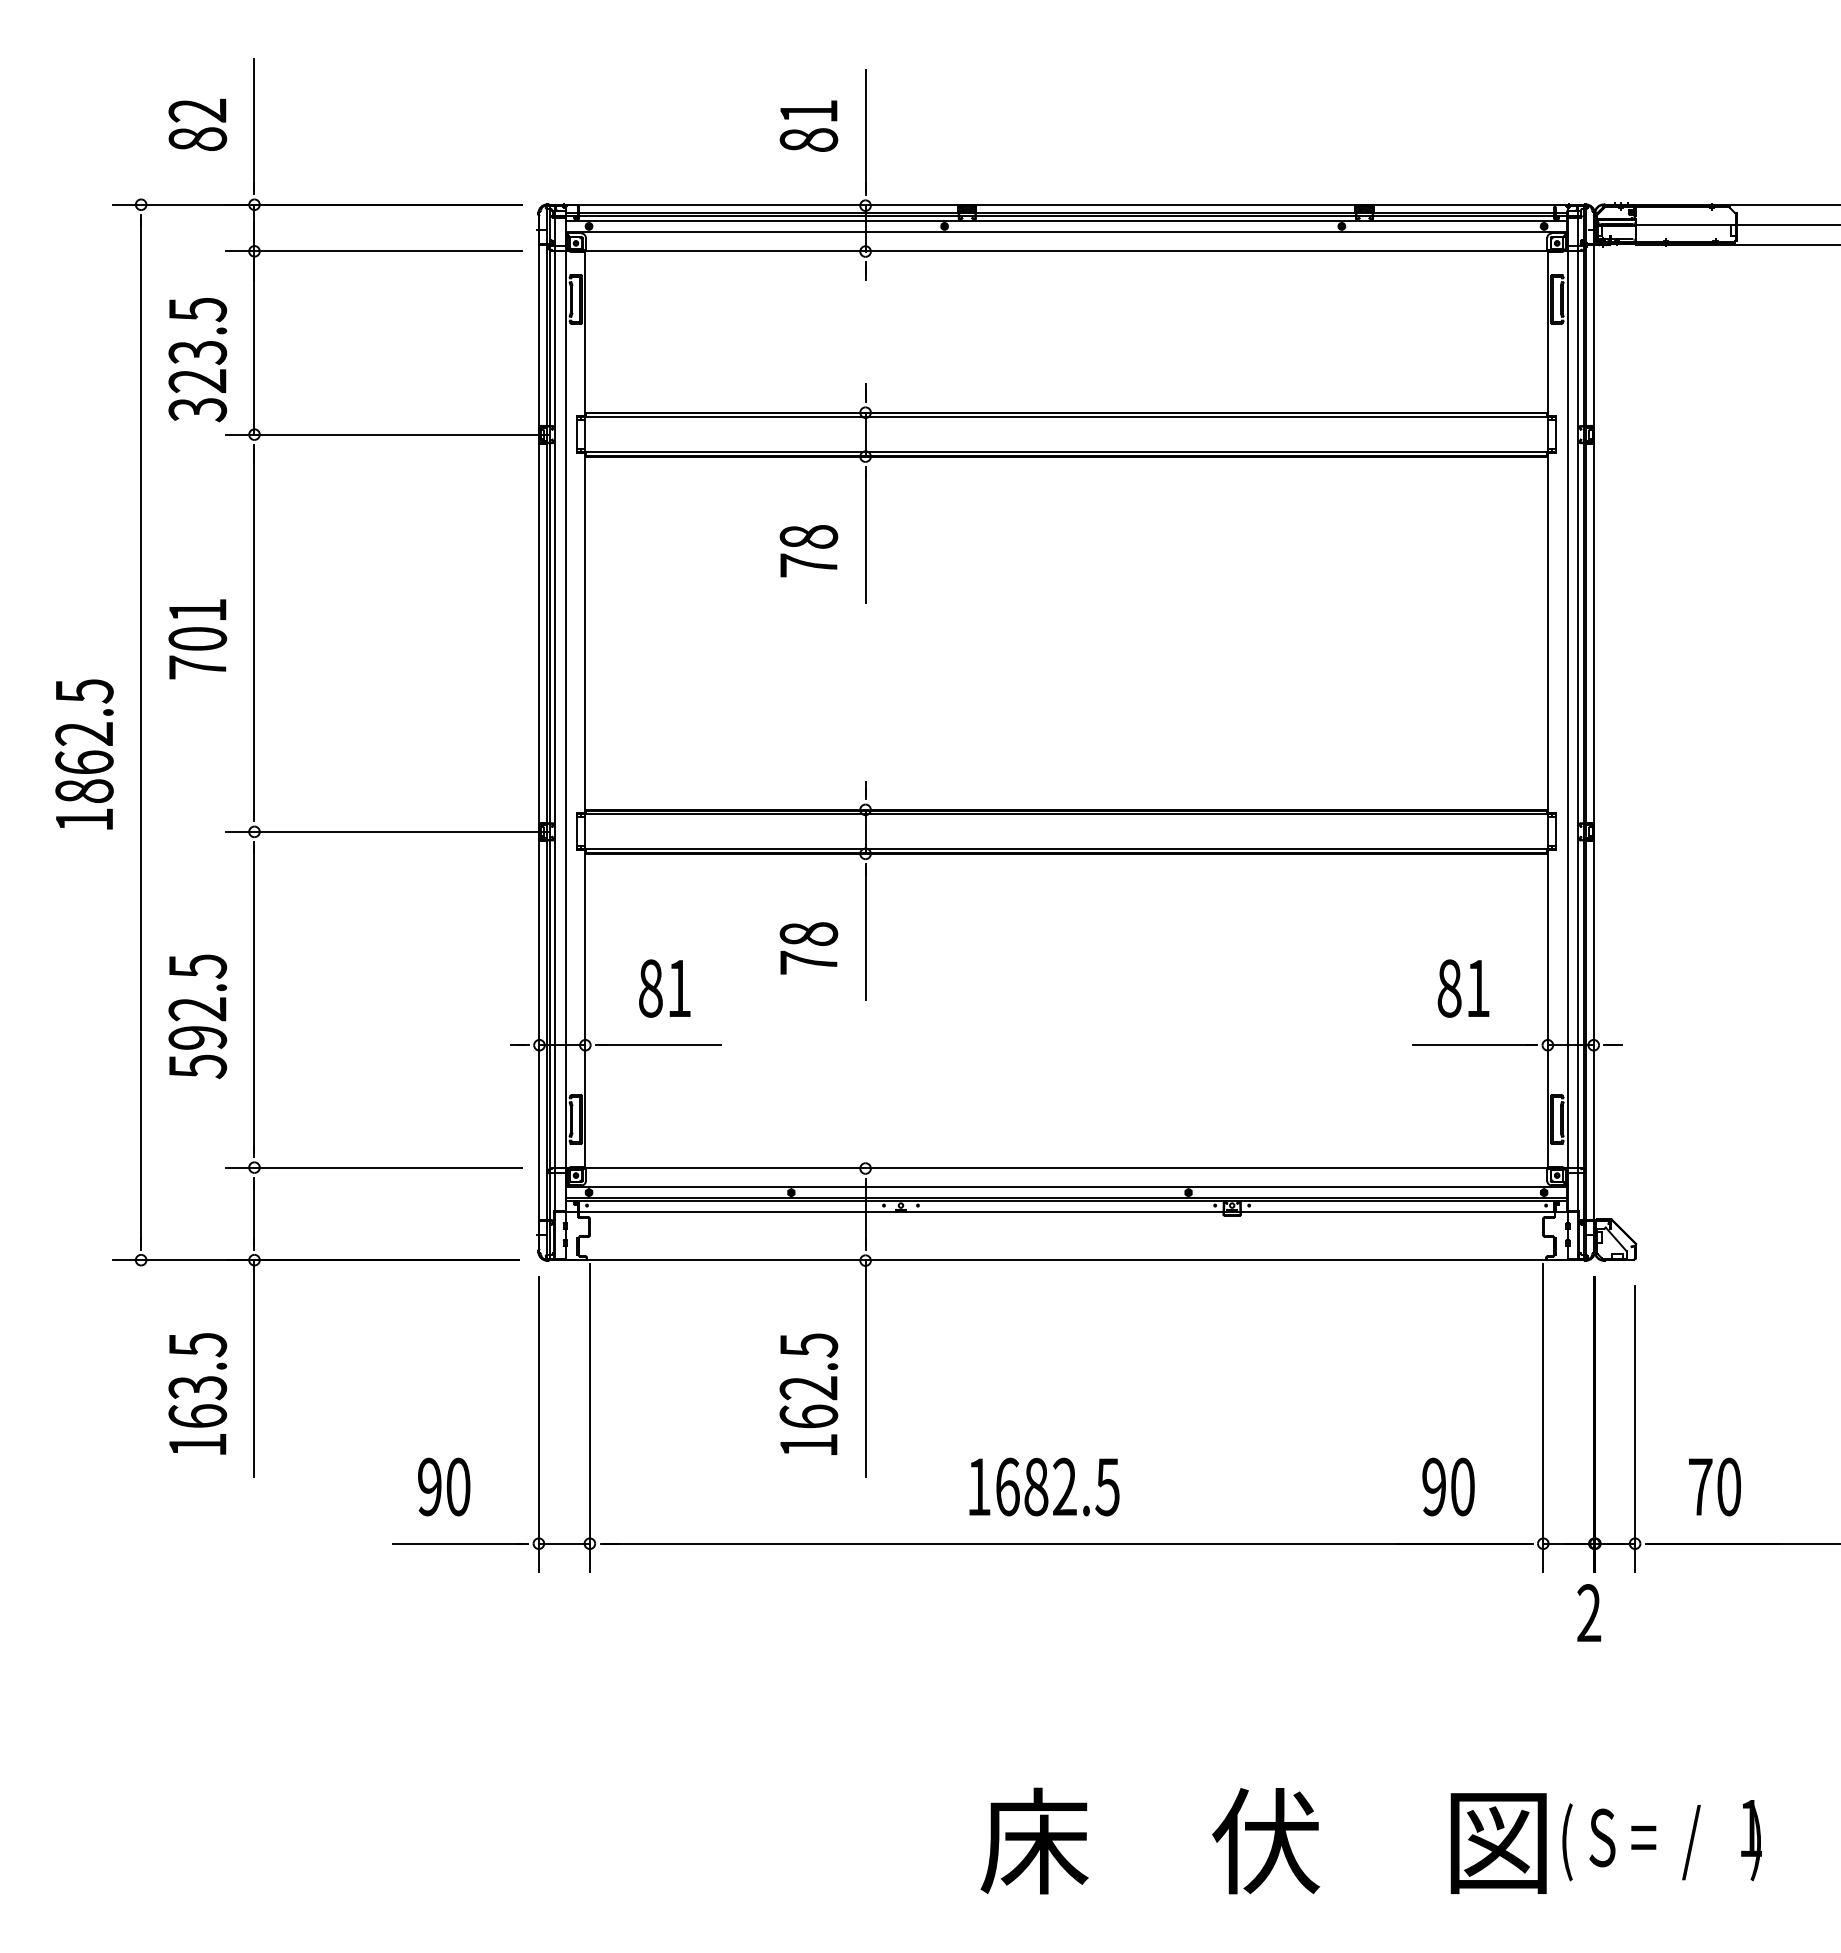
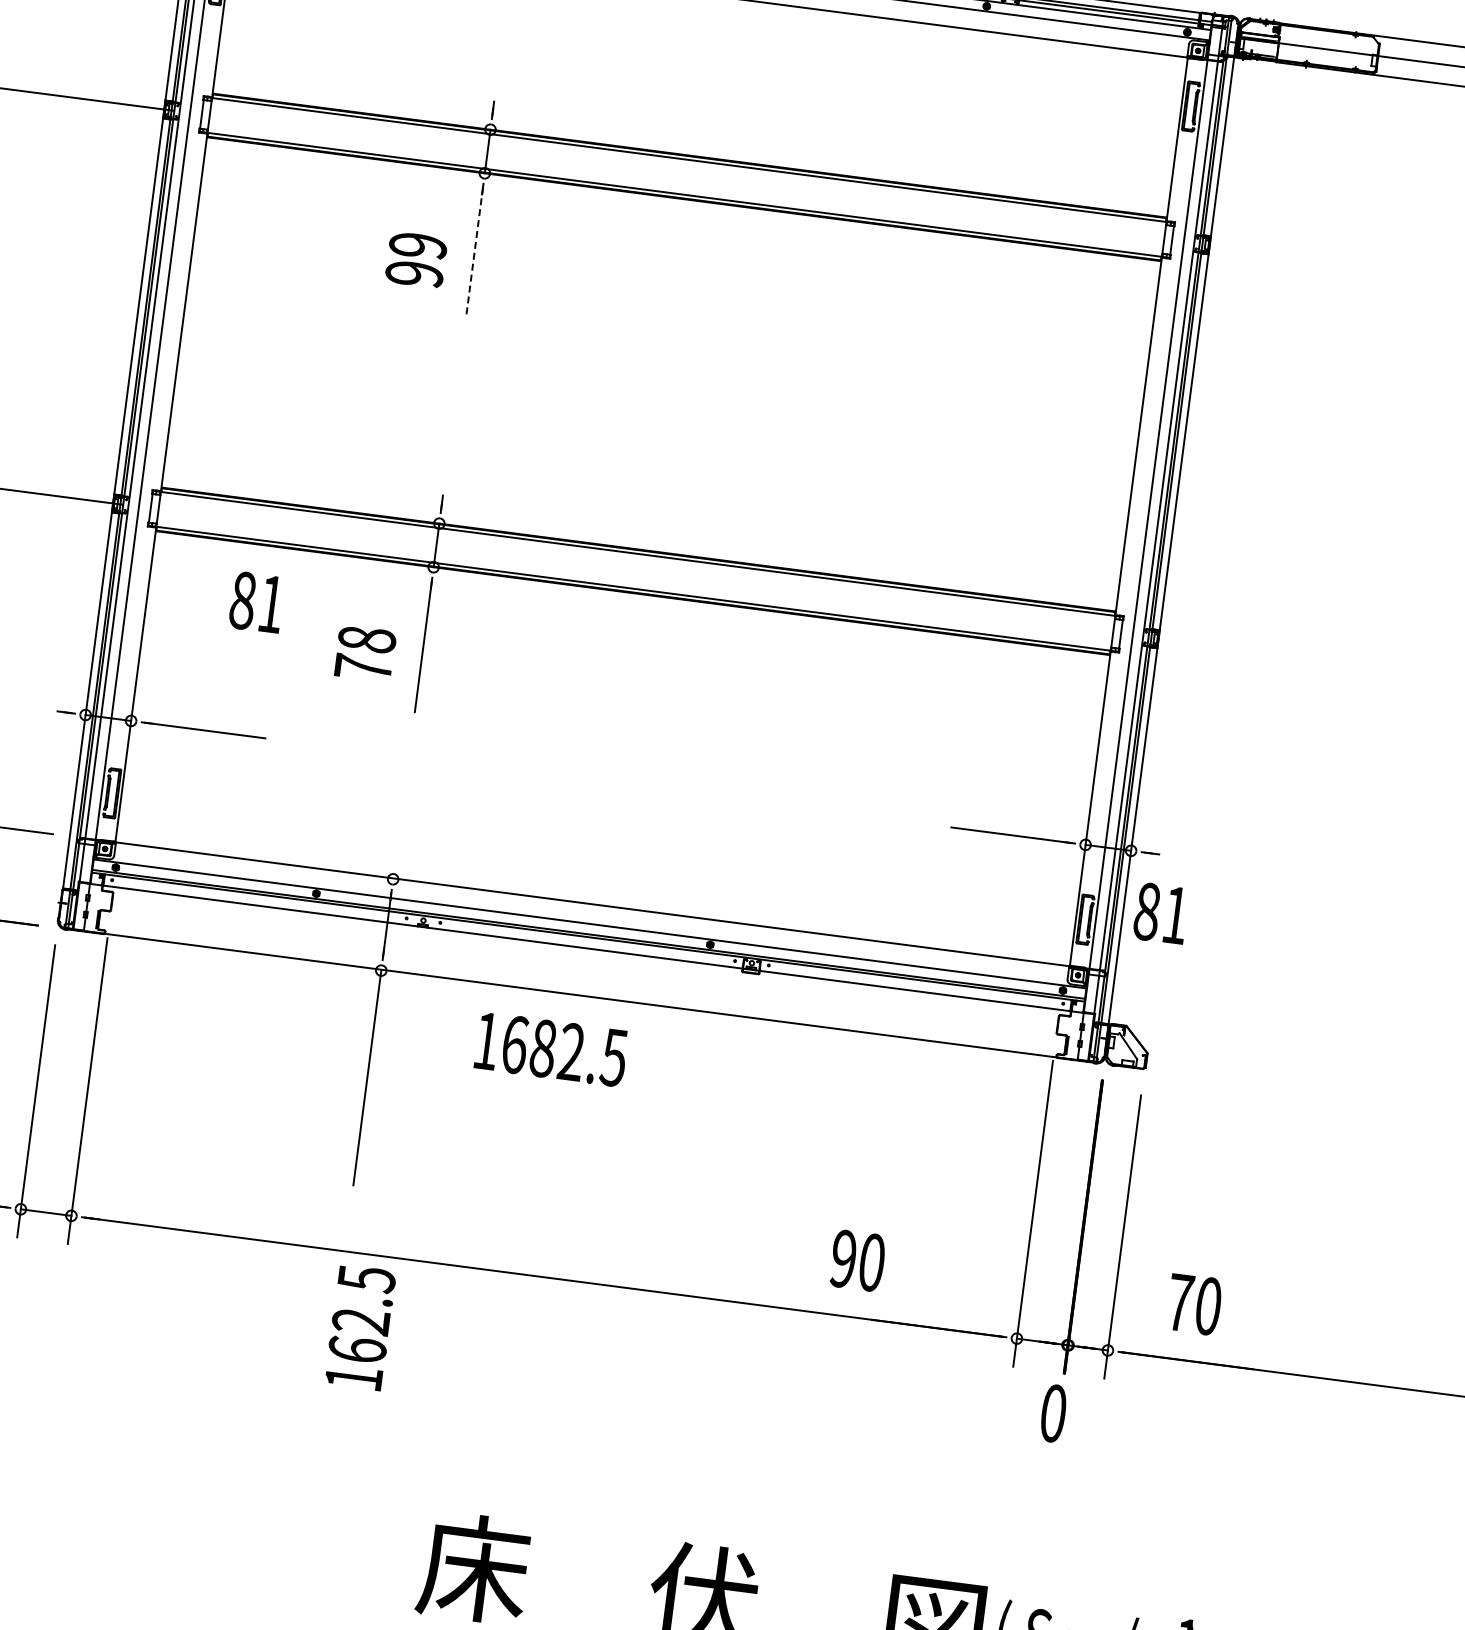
line: (865, 536) -> (474, 252), solid -> dashed
text: (808, 551) -> (416, 260), 78 -> 99
text: (664, 988) -> (256, 602), moved
text: (1463, 988) -> (1161, 913), moved
text: (808, 1393) -> (360, 1326), moved
text: (1044, 1486) -> (551, 1049), moved
text: (1448, 1486) -> (857, 1260), moved
text: (1589, 1613) -> (1053, 1413), 2 -> 0

